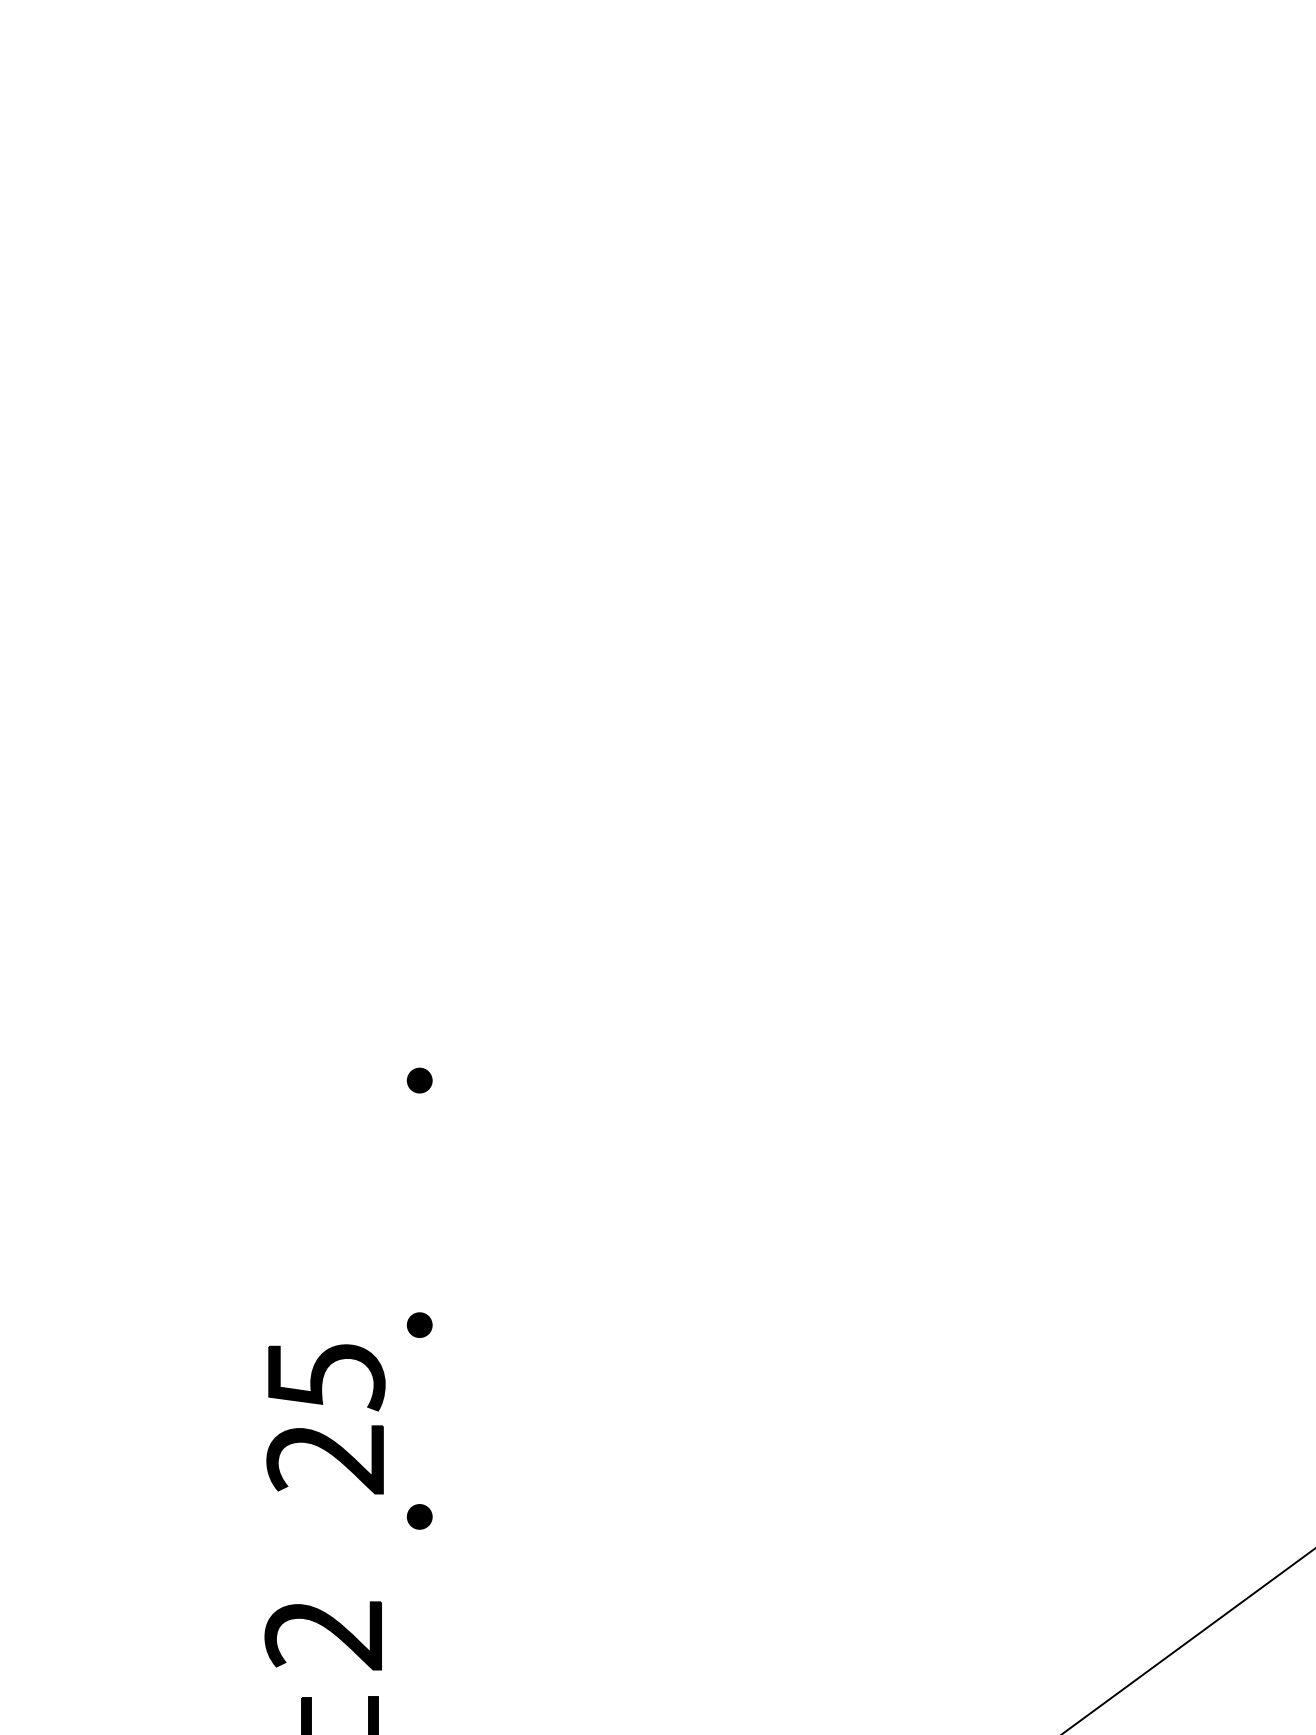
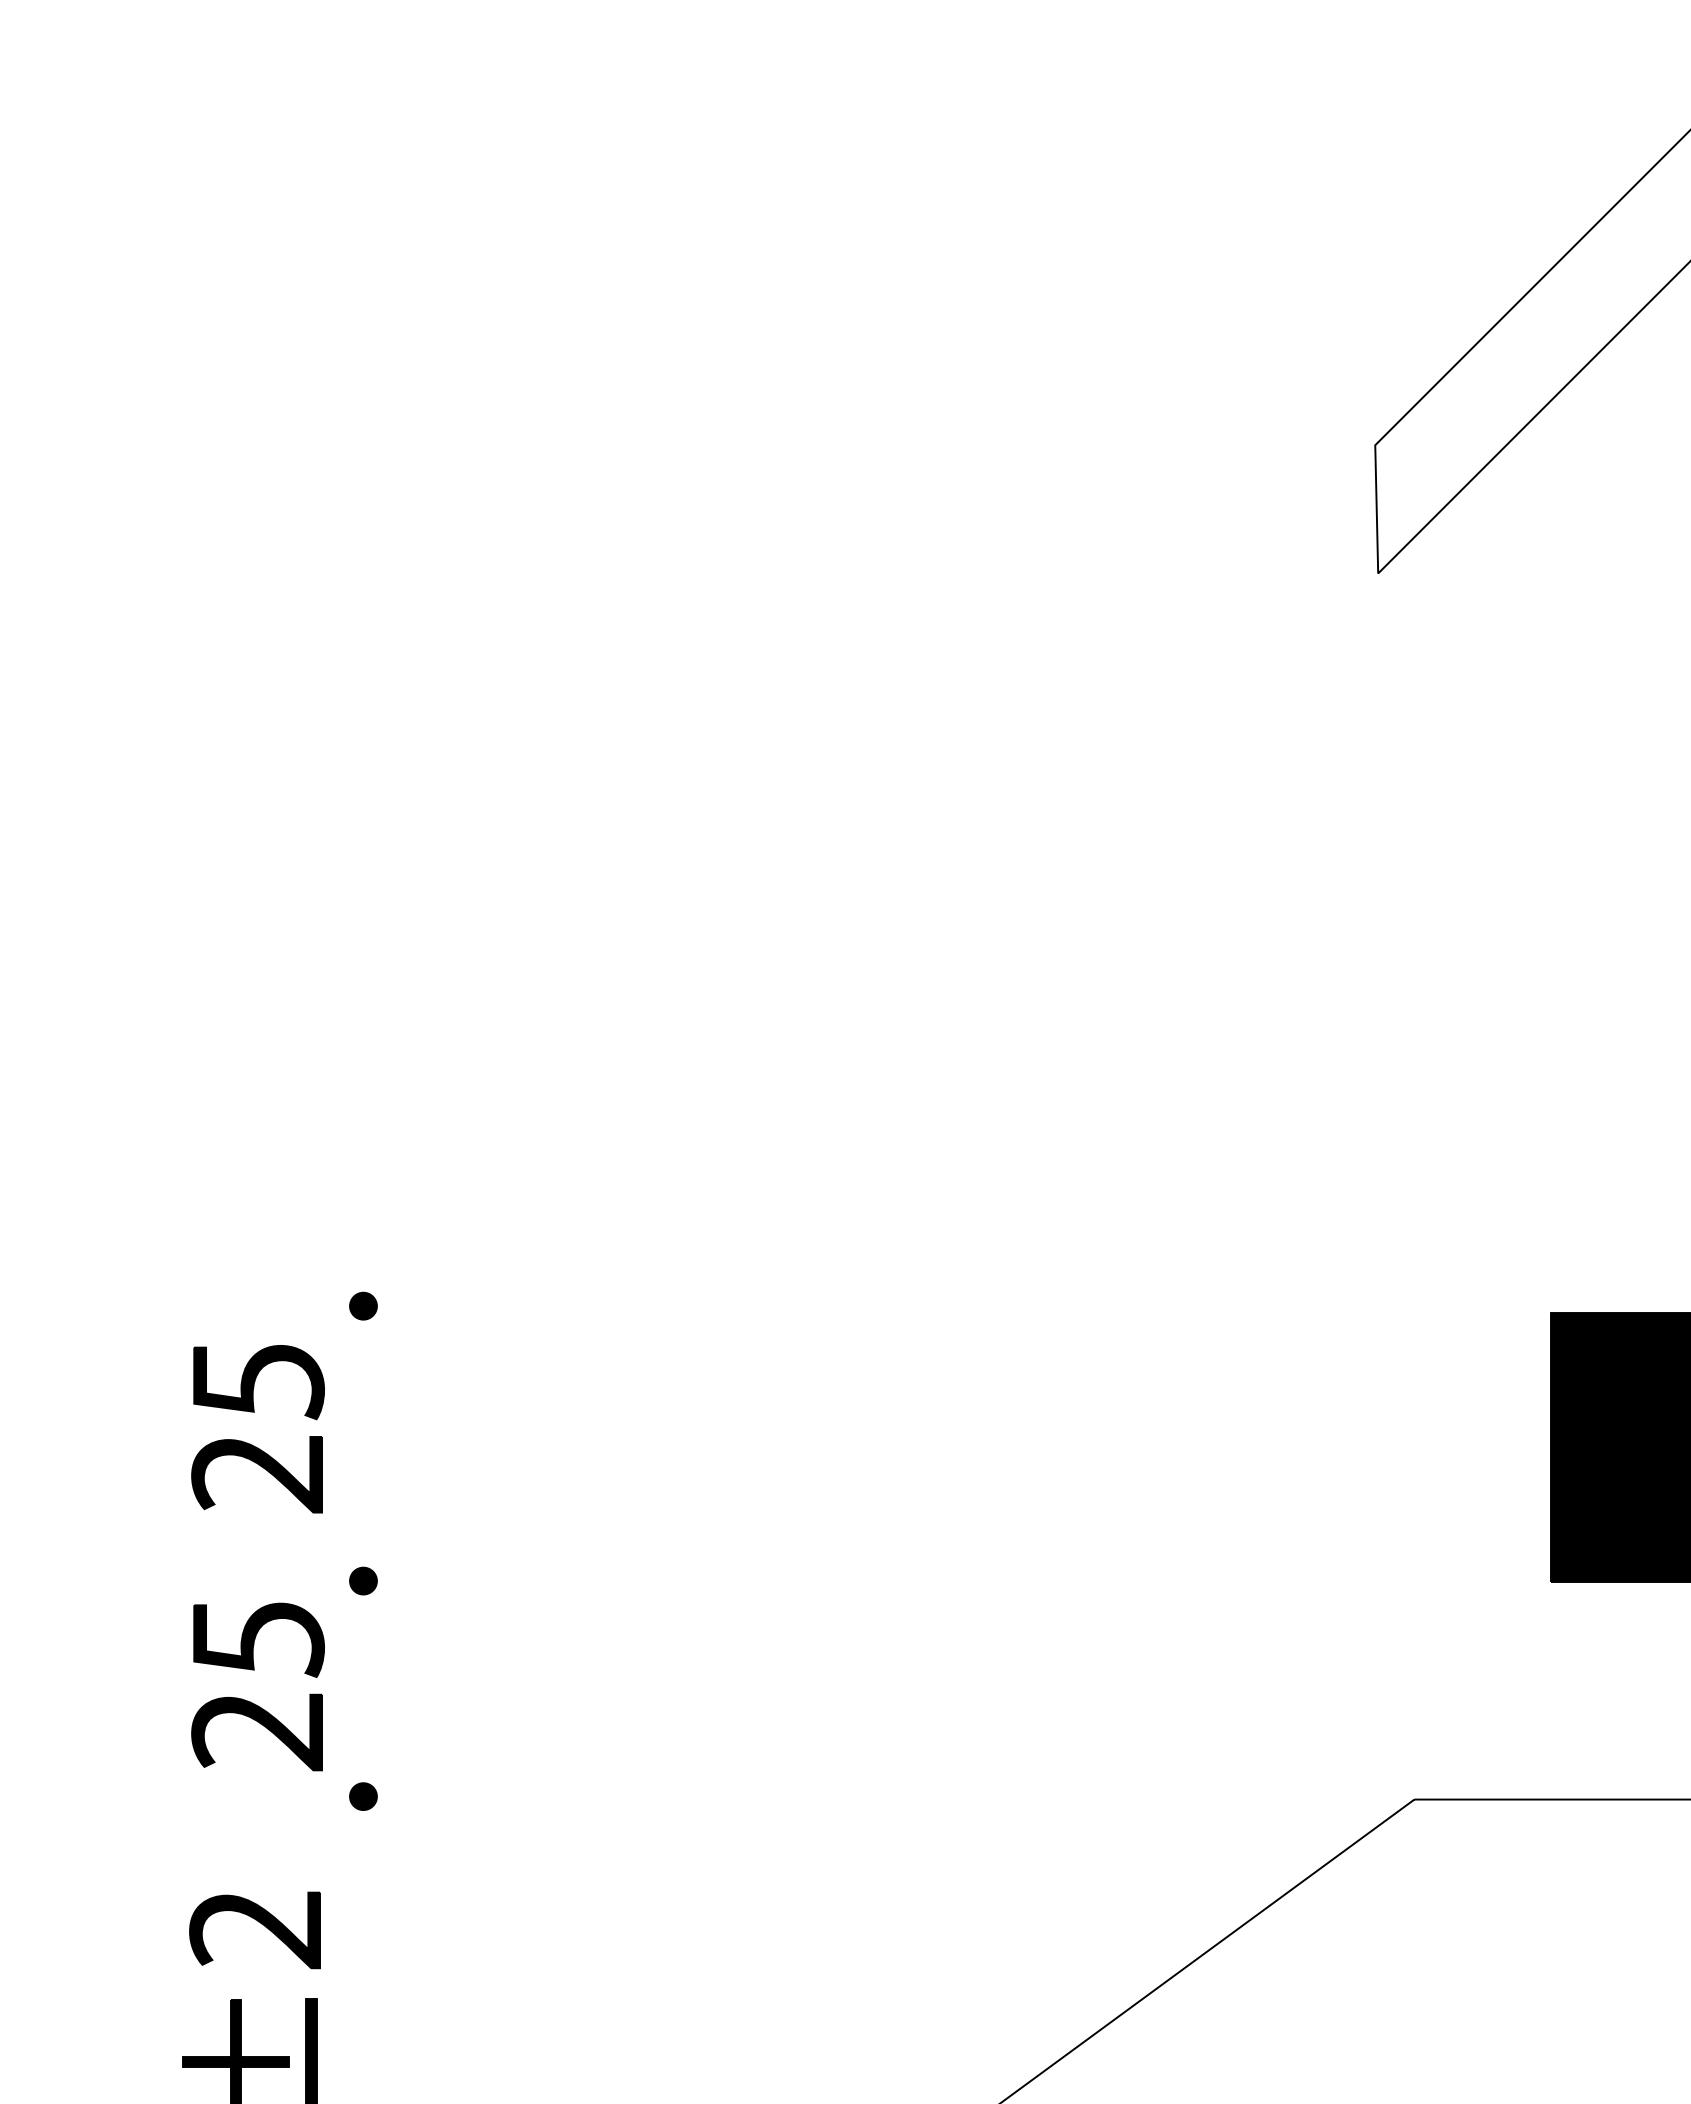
part: (319, 1202) -> (250, 1443), added

